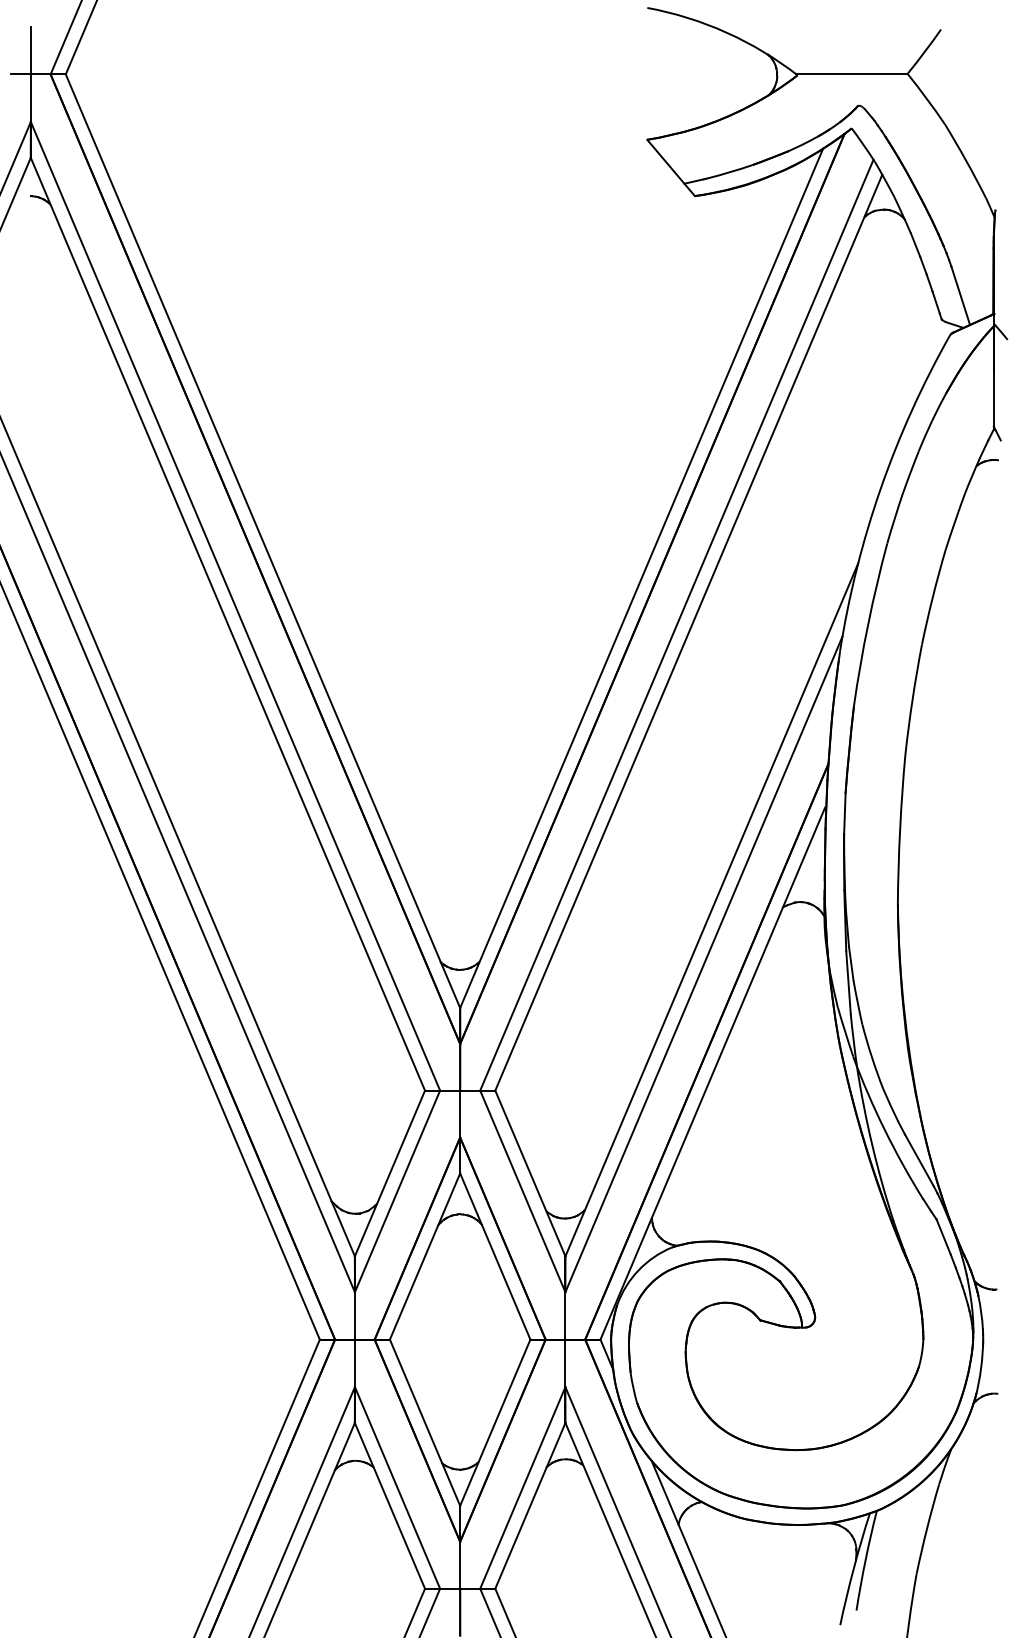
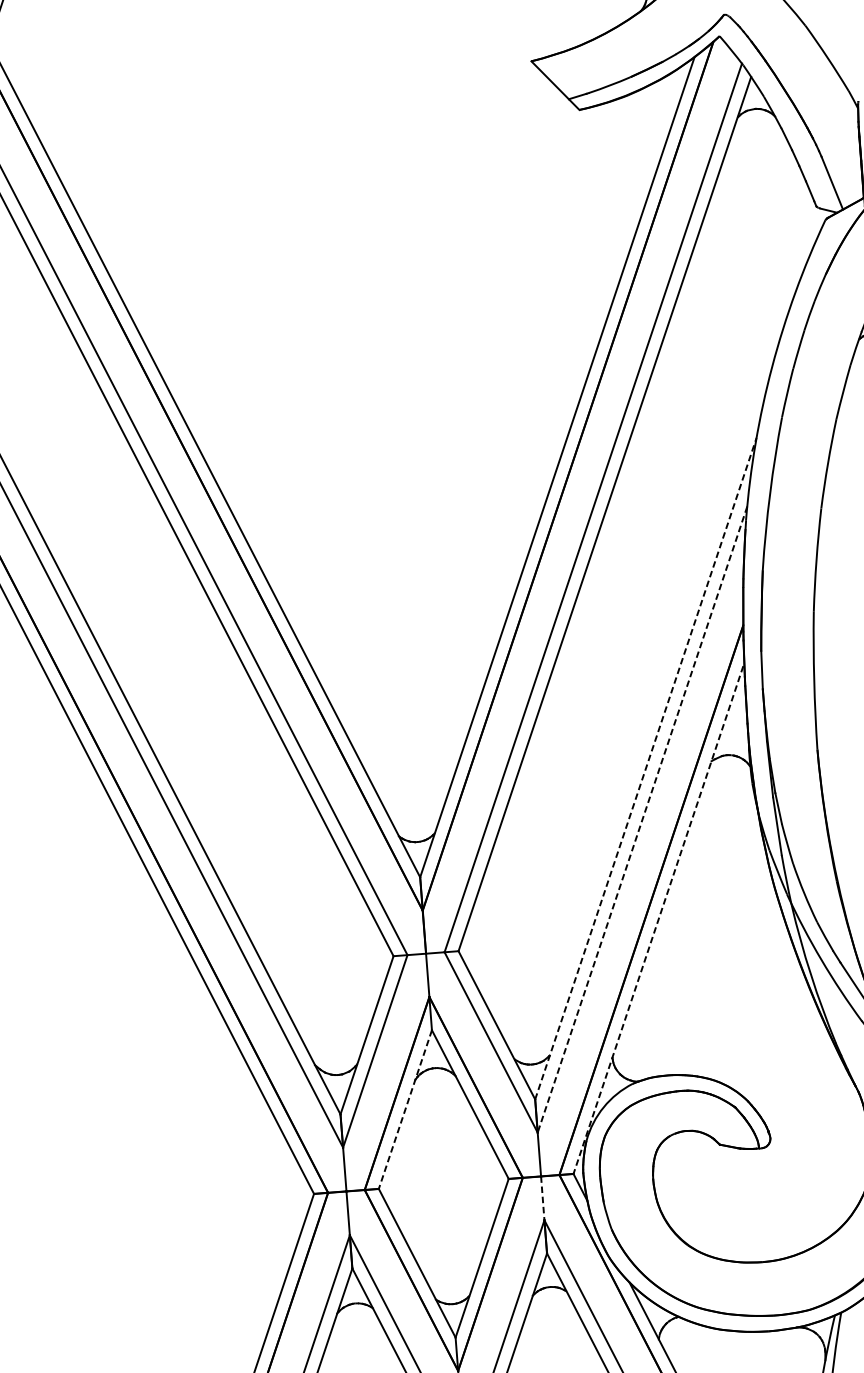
line: (712, 909) -> (646, 768), solid -> dashed
line: (703, 964) -> (642, 819), solid -> dashed
line: (712, 1073) -> (658, 919), solid -> dashed
line: (424, 1257) -> (404, 1110), solid -> dashed
line: (565, 1363) -> (542, 1198), solid -> dashed

